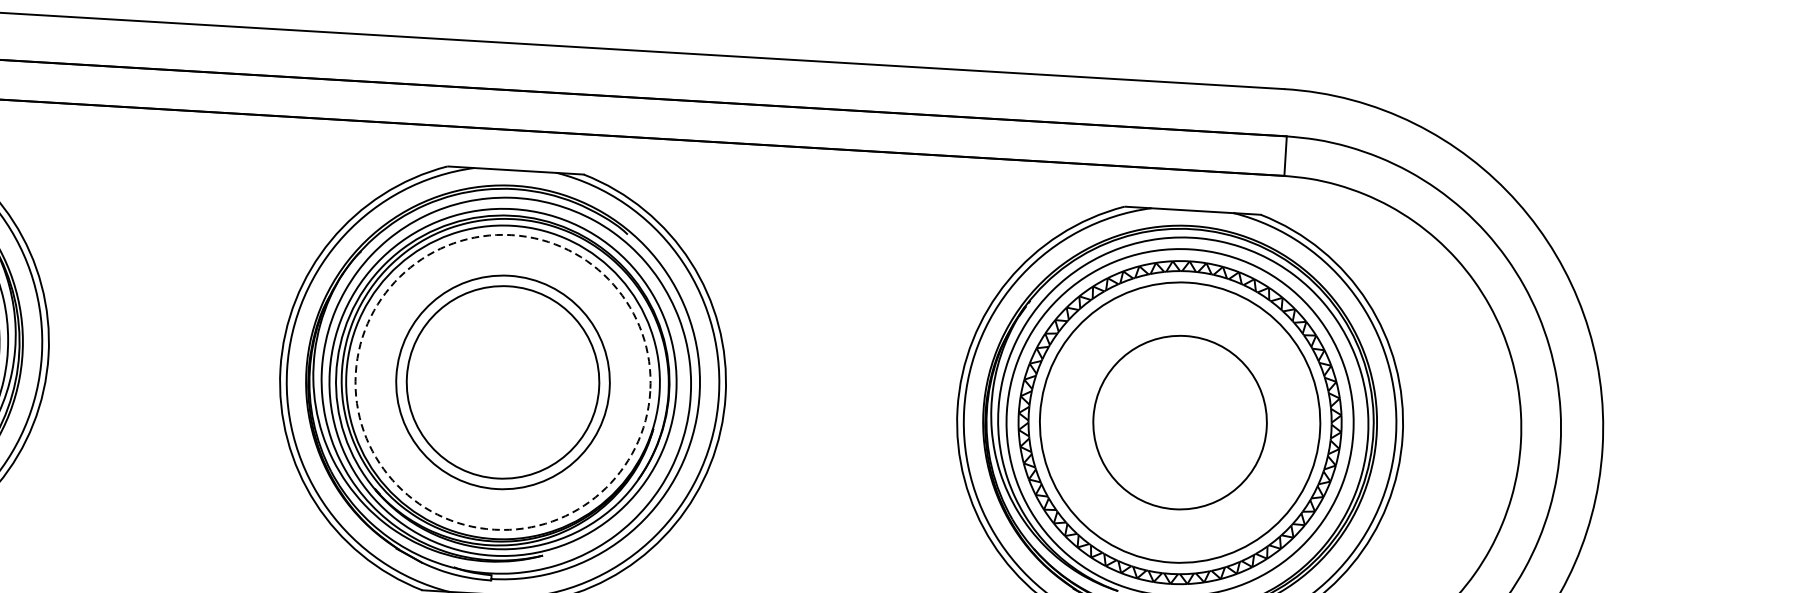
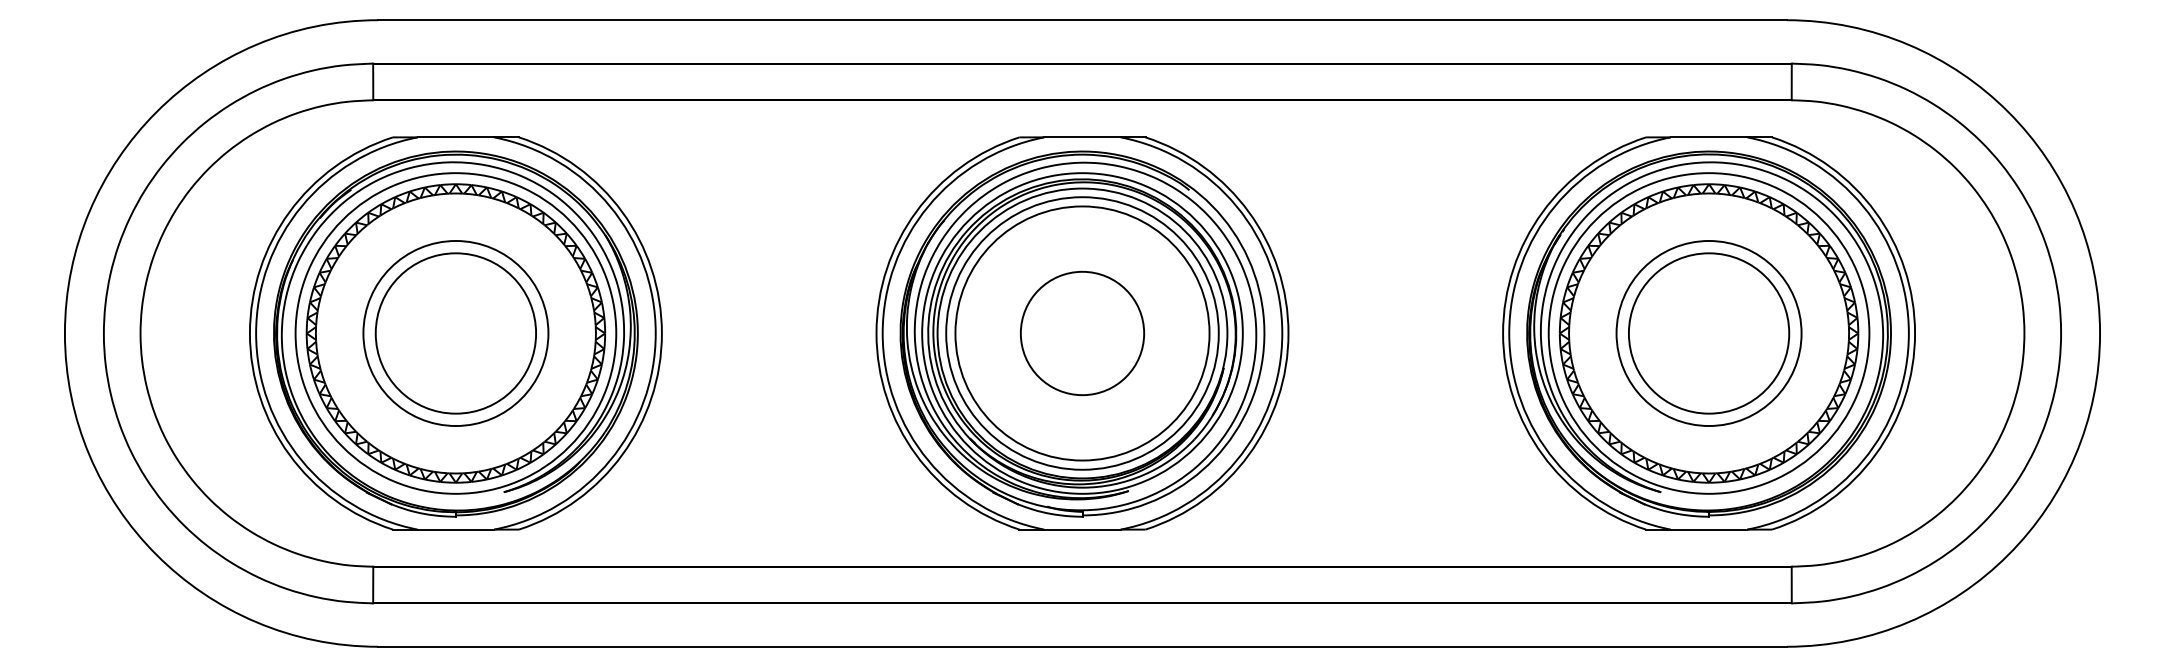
circle: (503, 382) -> (1082, 333), dashed -> solid
circle: (503, 382) -> (1082, 333), size x0.62
circle: (503, 382) -> (1082, 333), size x1.43
circle: (1179, 422) -> (1708, 333), size x0.71

